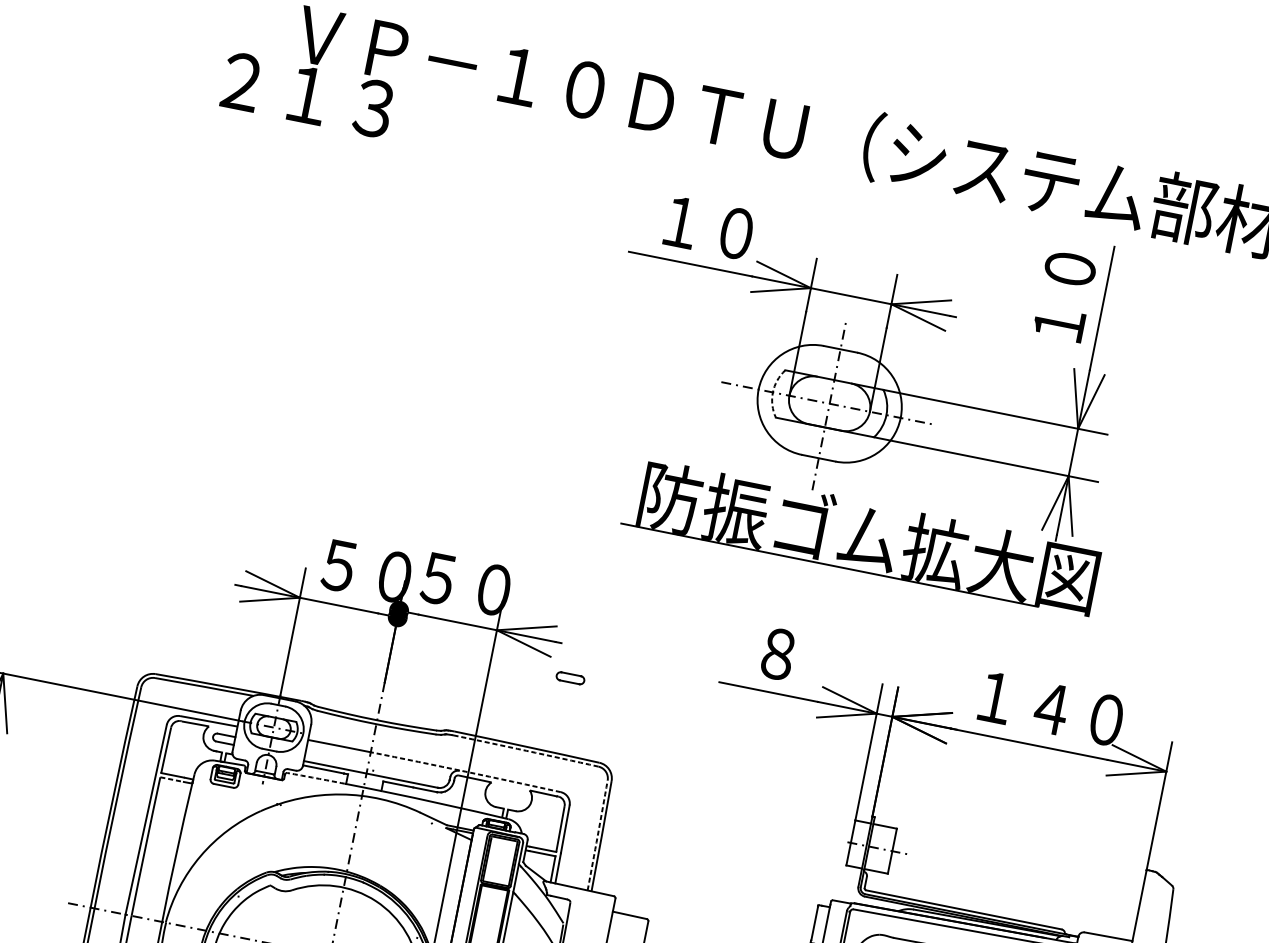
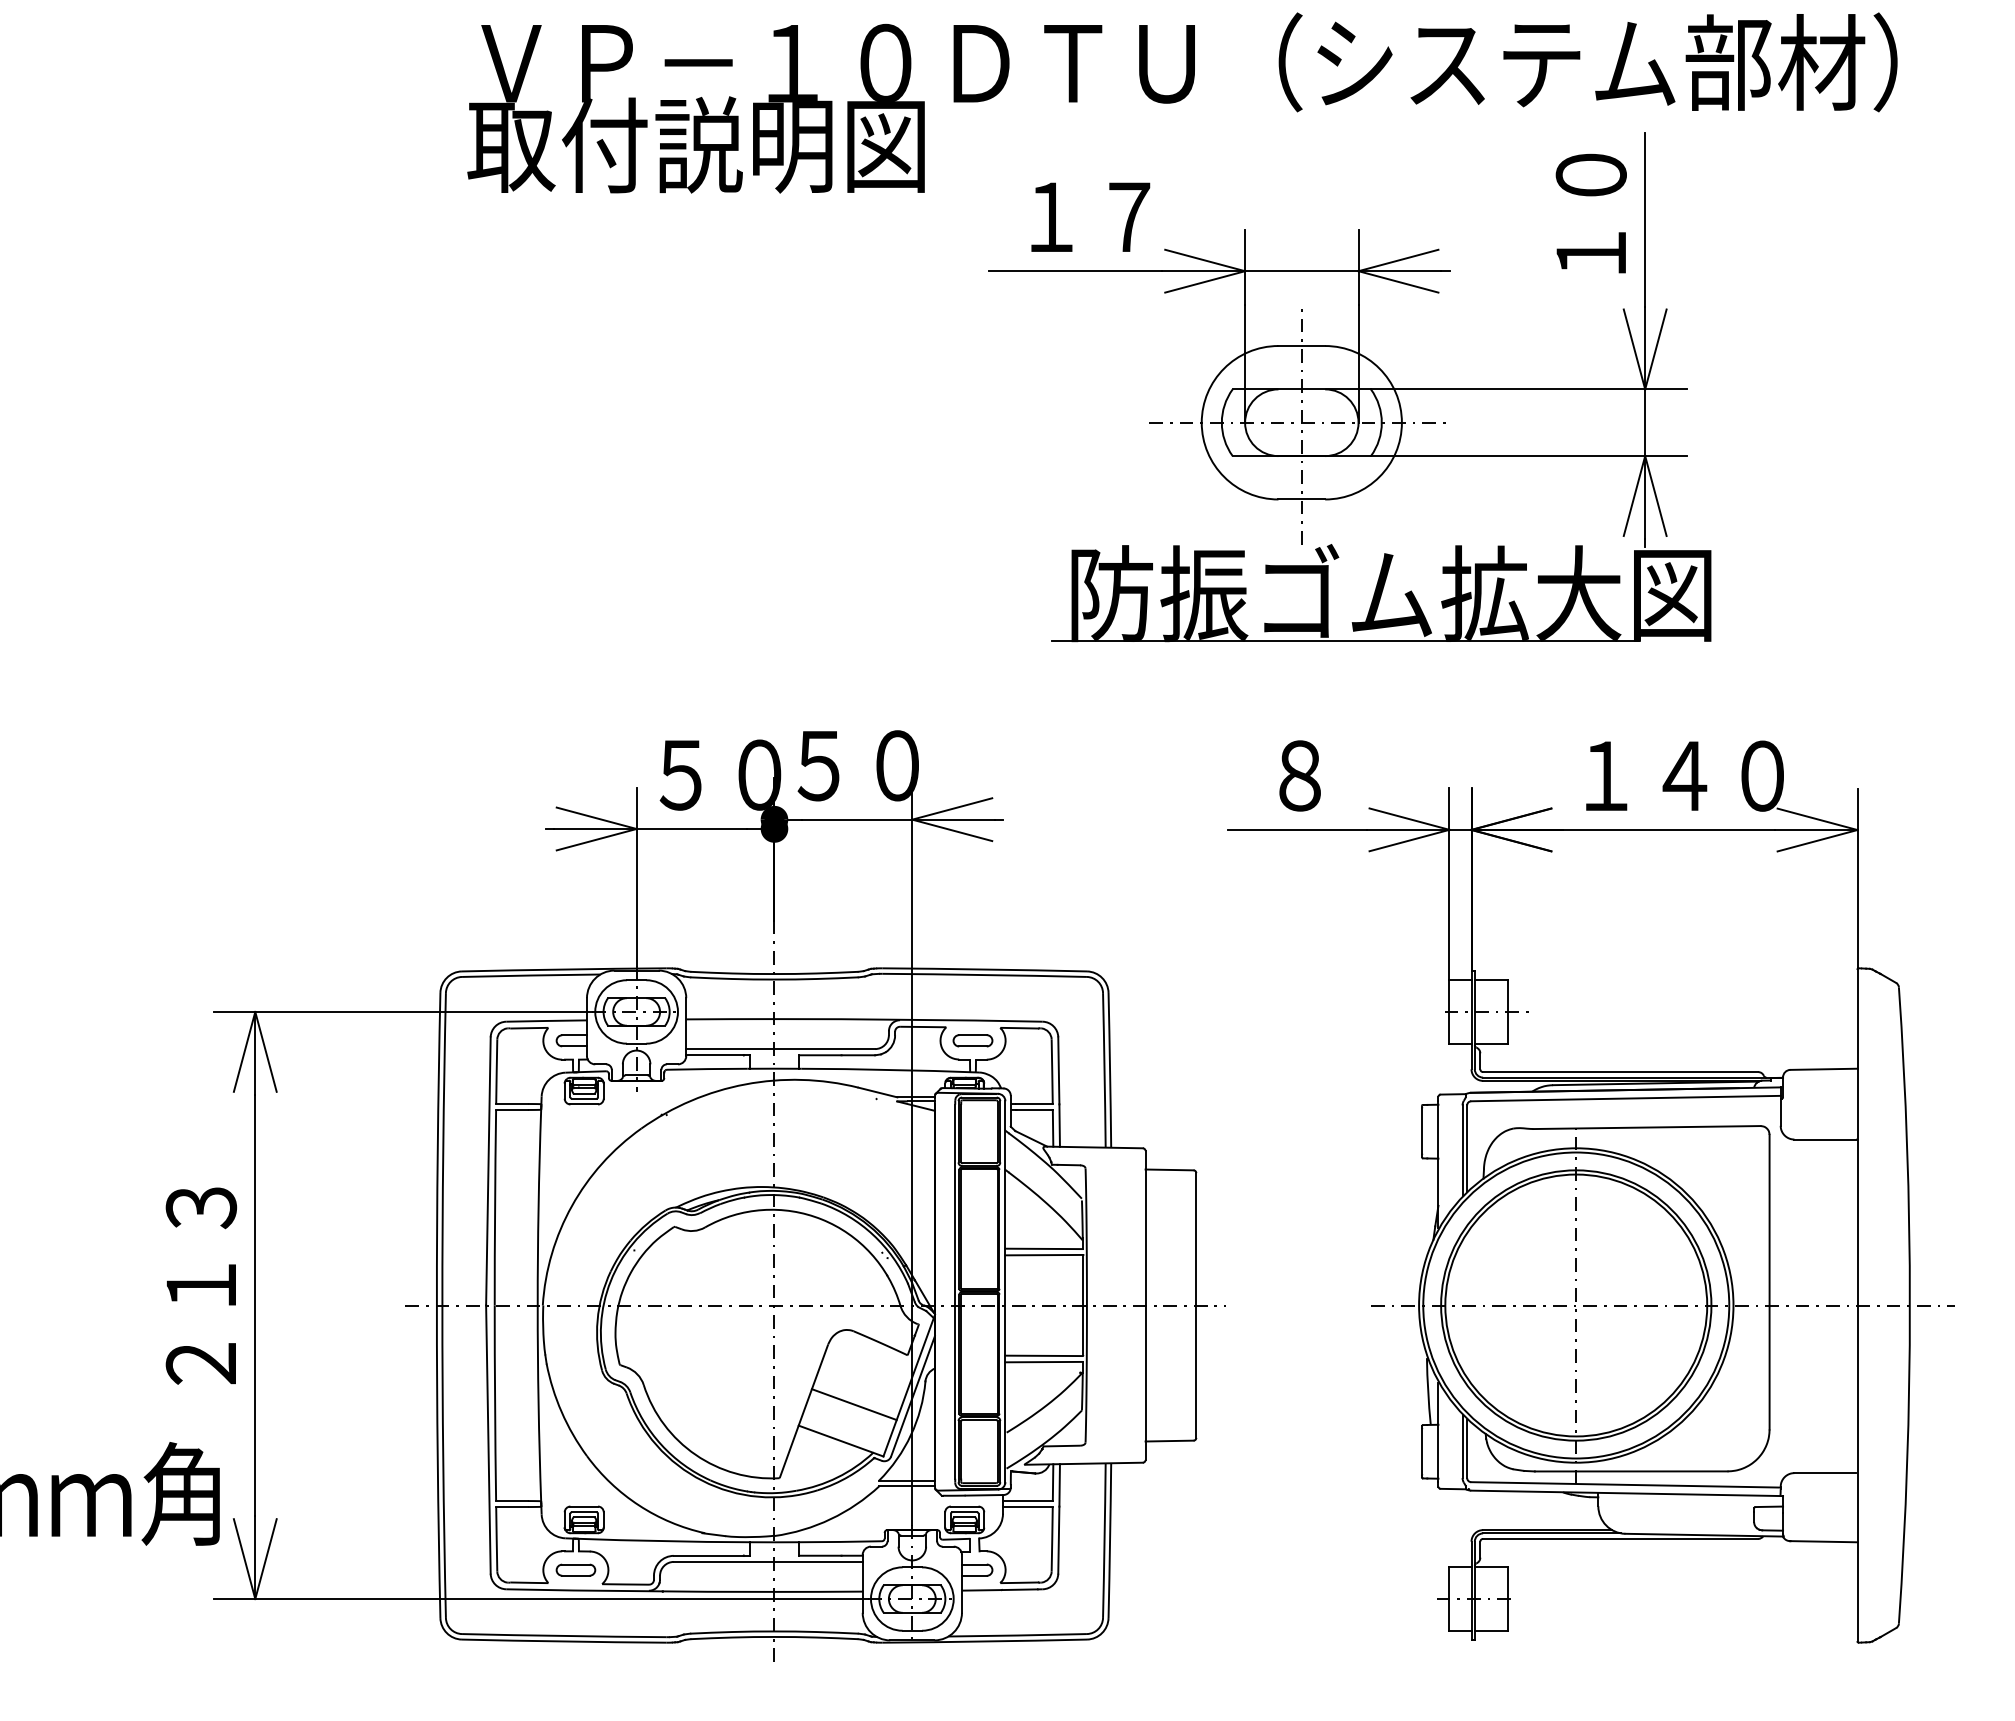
text: (412, 115) -> (658, 144), ２１３ -> 取付説明図
text: (736, 232) -> (1129, 216), １０ -> １７
arc: (772, 392) -> (1221, 422), dashed -> solid
part: (570, 677) -> (972, 1040), moved
arc: (526, 751) -> (984, 975), dashed -> solid
arc: (465, 771) -> (908, 1019), dashed -> solid
arc: (316, 778) -> (707, 1069), dashed -> solid
line: (172, 779) -> (512, 1109), dashed -> solid
arc: (597, 835) -> (1104, 1070), dashed -> solid

